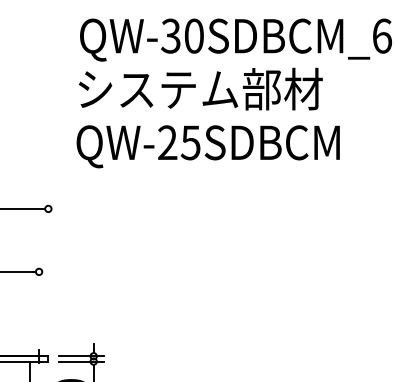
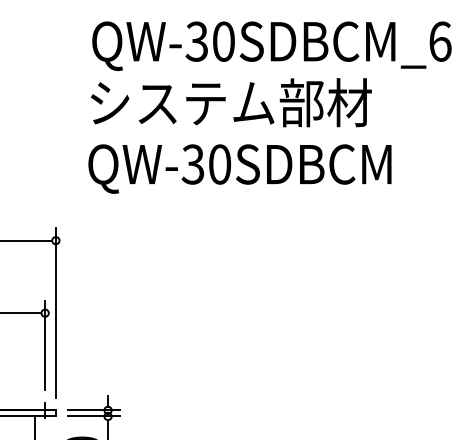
text: (178, 142) -> (205, 164), QW-25SDBCM -> QW-30SDBCM
line: (48, 271) -> (55, 312), added
line: (39, 300) -> (45, 346), added

